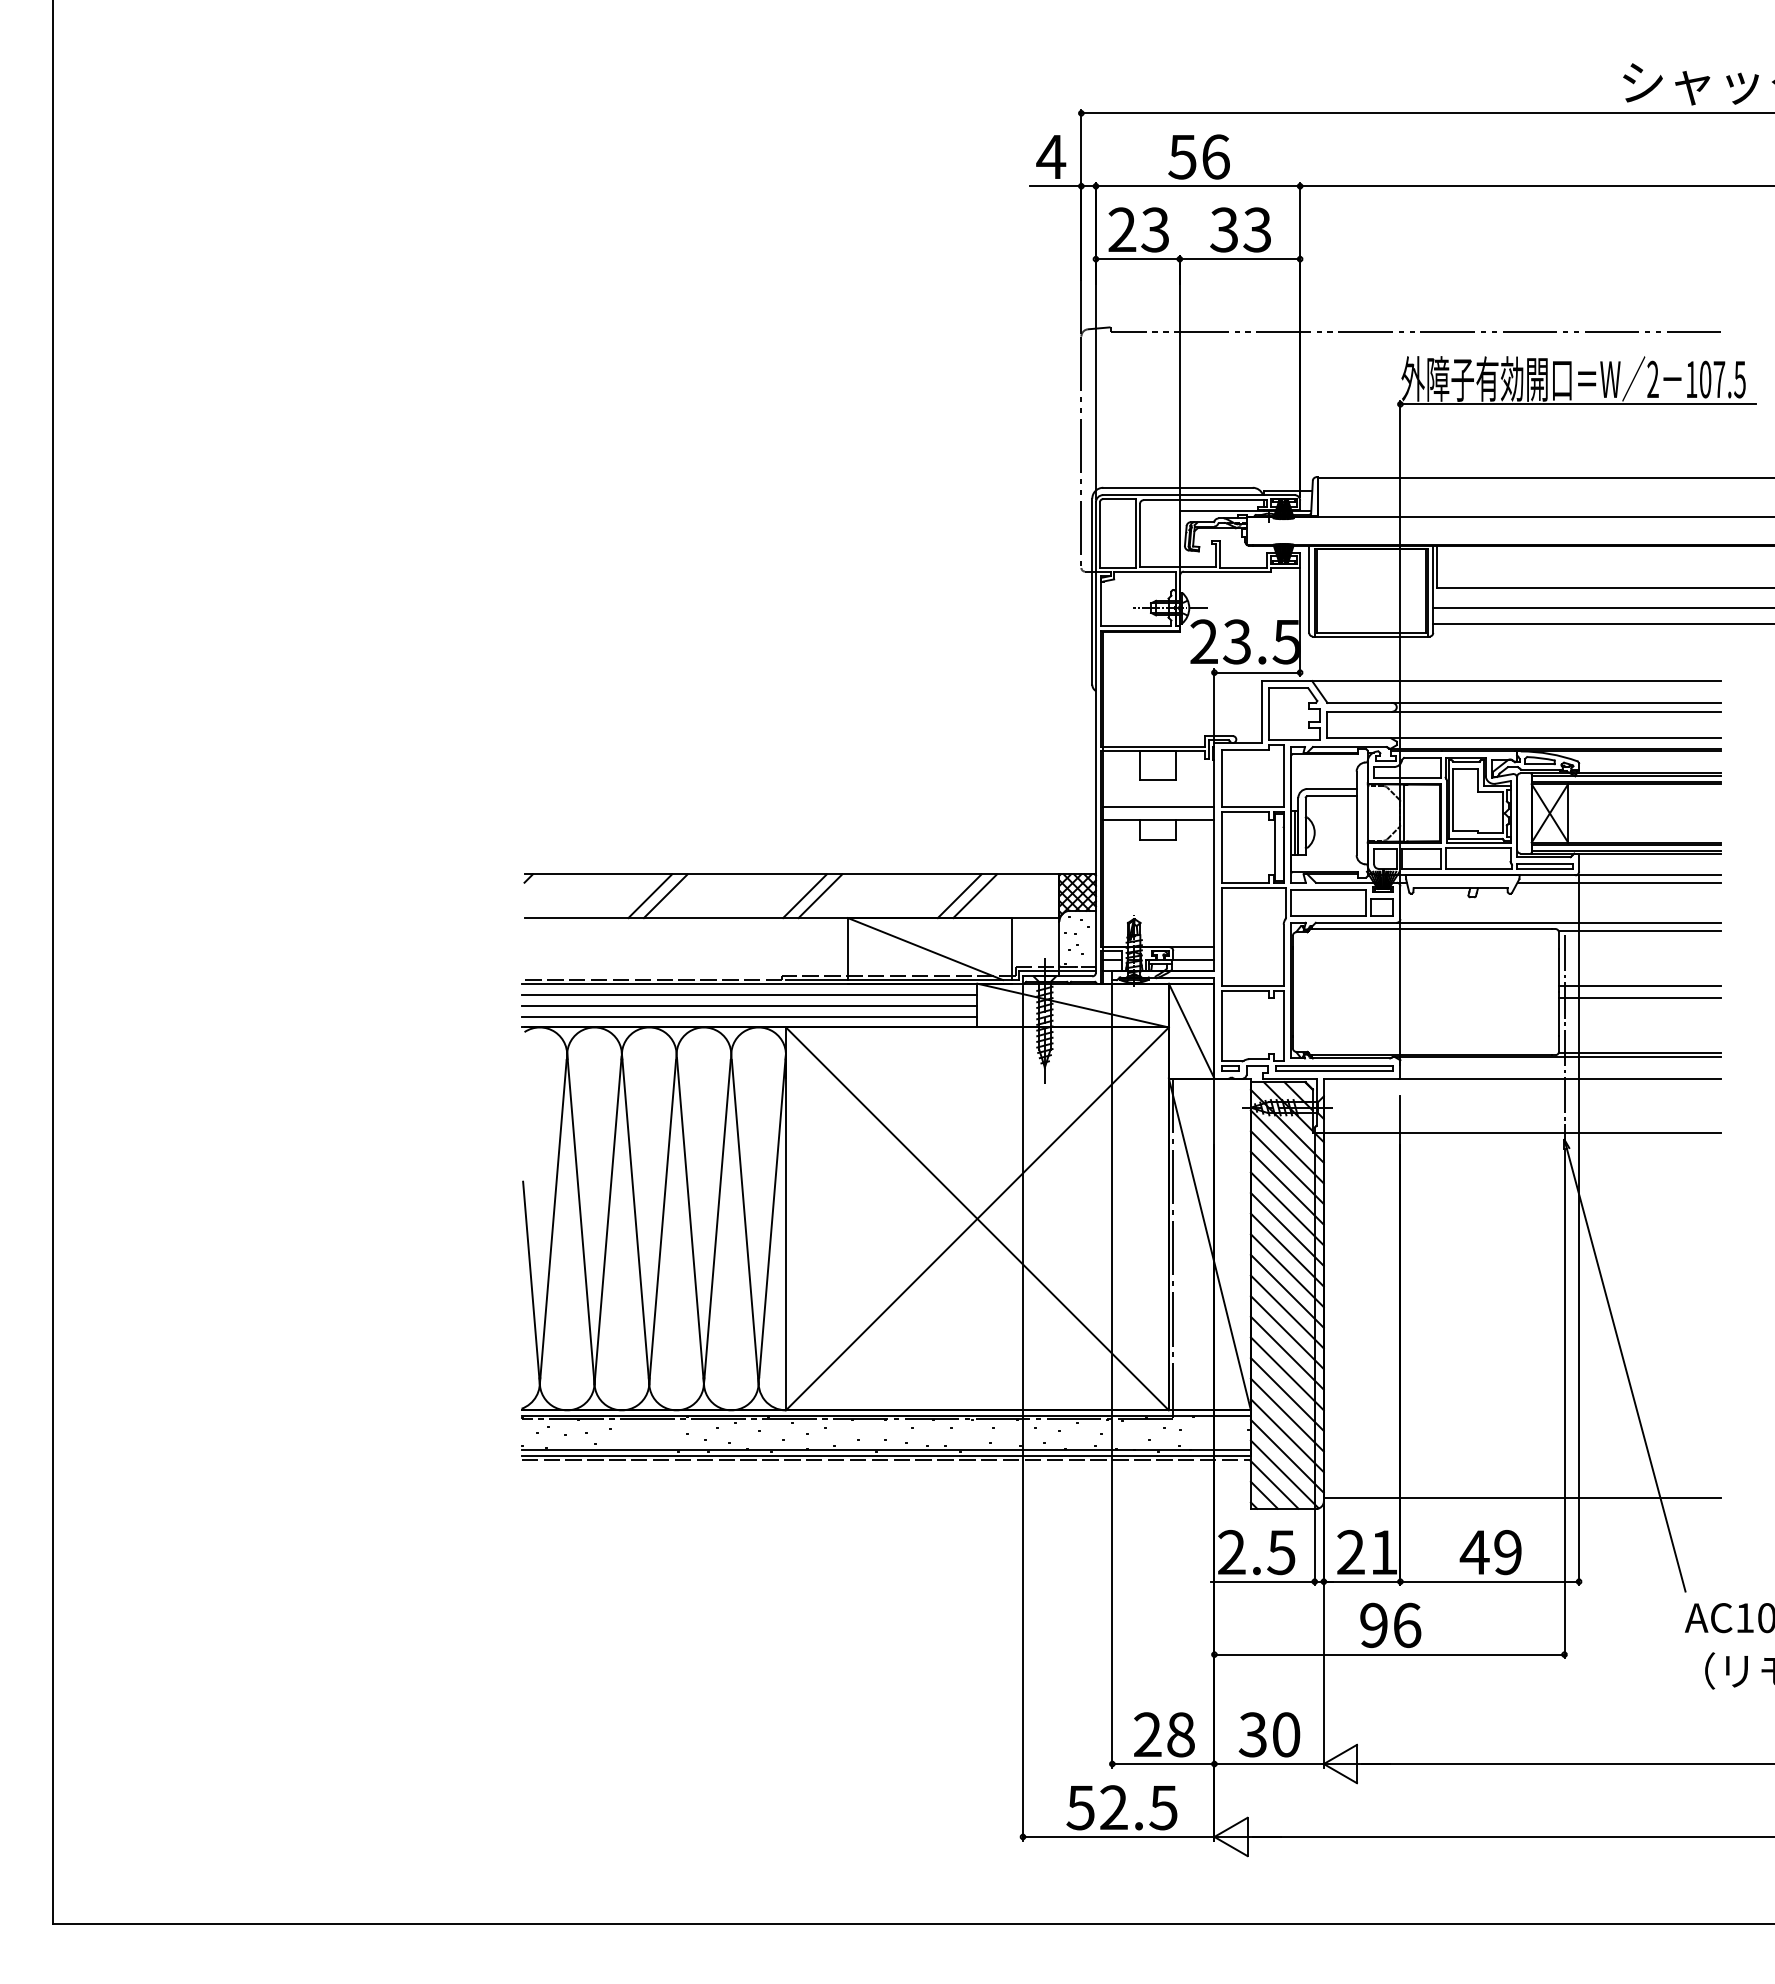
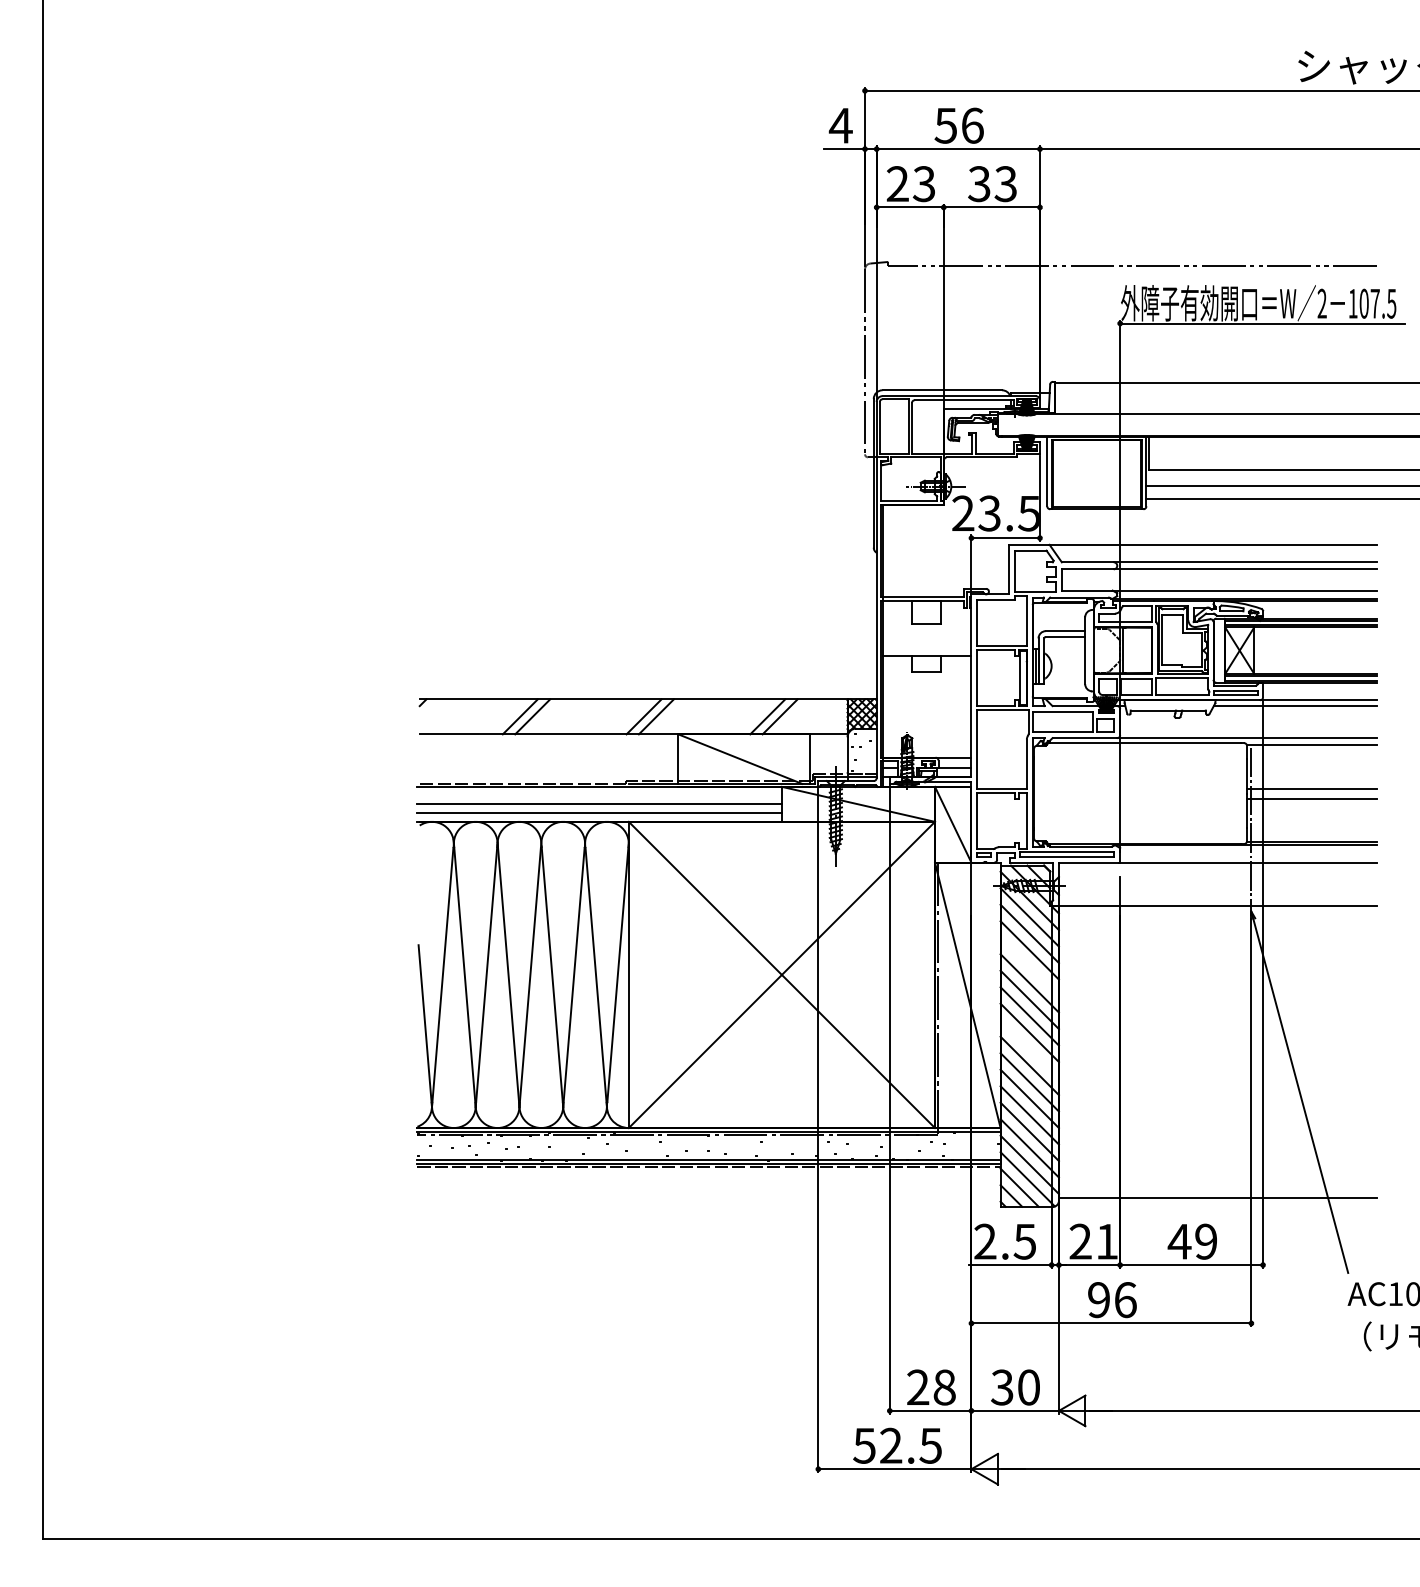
line: (1158, 806) -> (926, 645), removed
line: (749, 994) -> (599, 795), removed
line: (1286, 1208) -> (1029, 966), removed
line: (1286, 1311) -> (1029, 1049), removed

